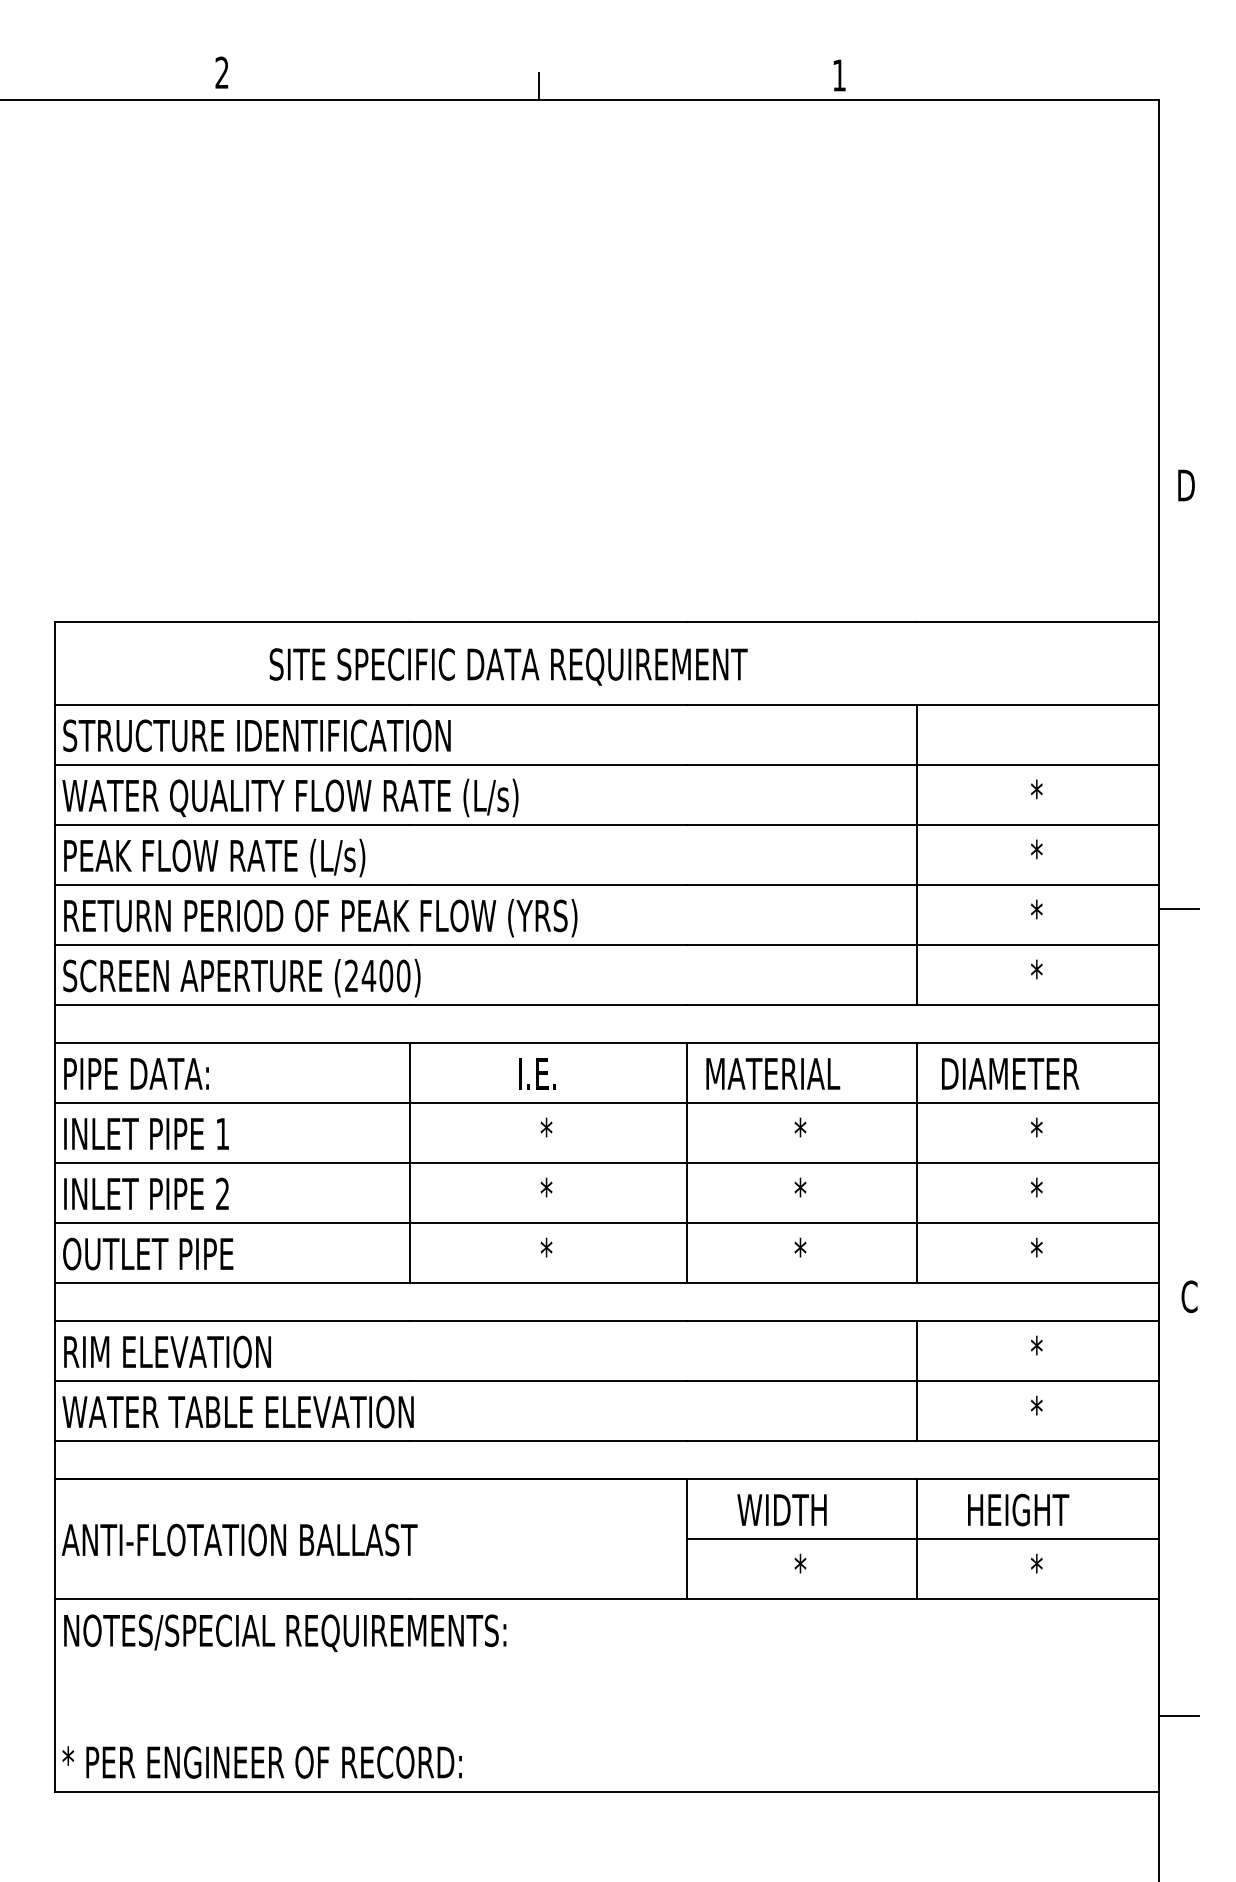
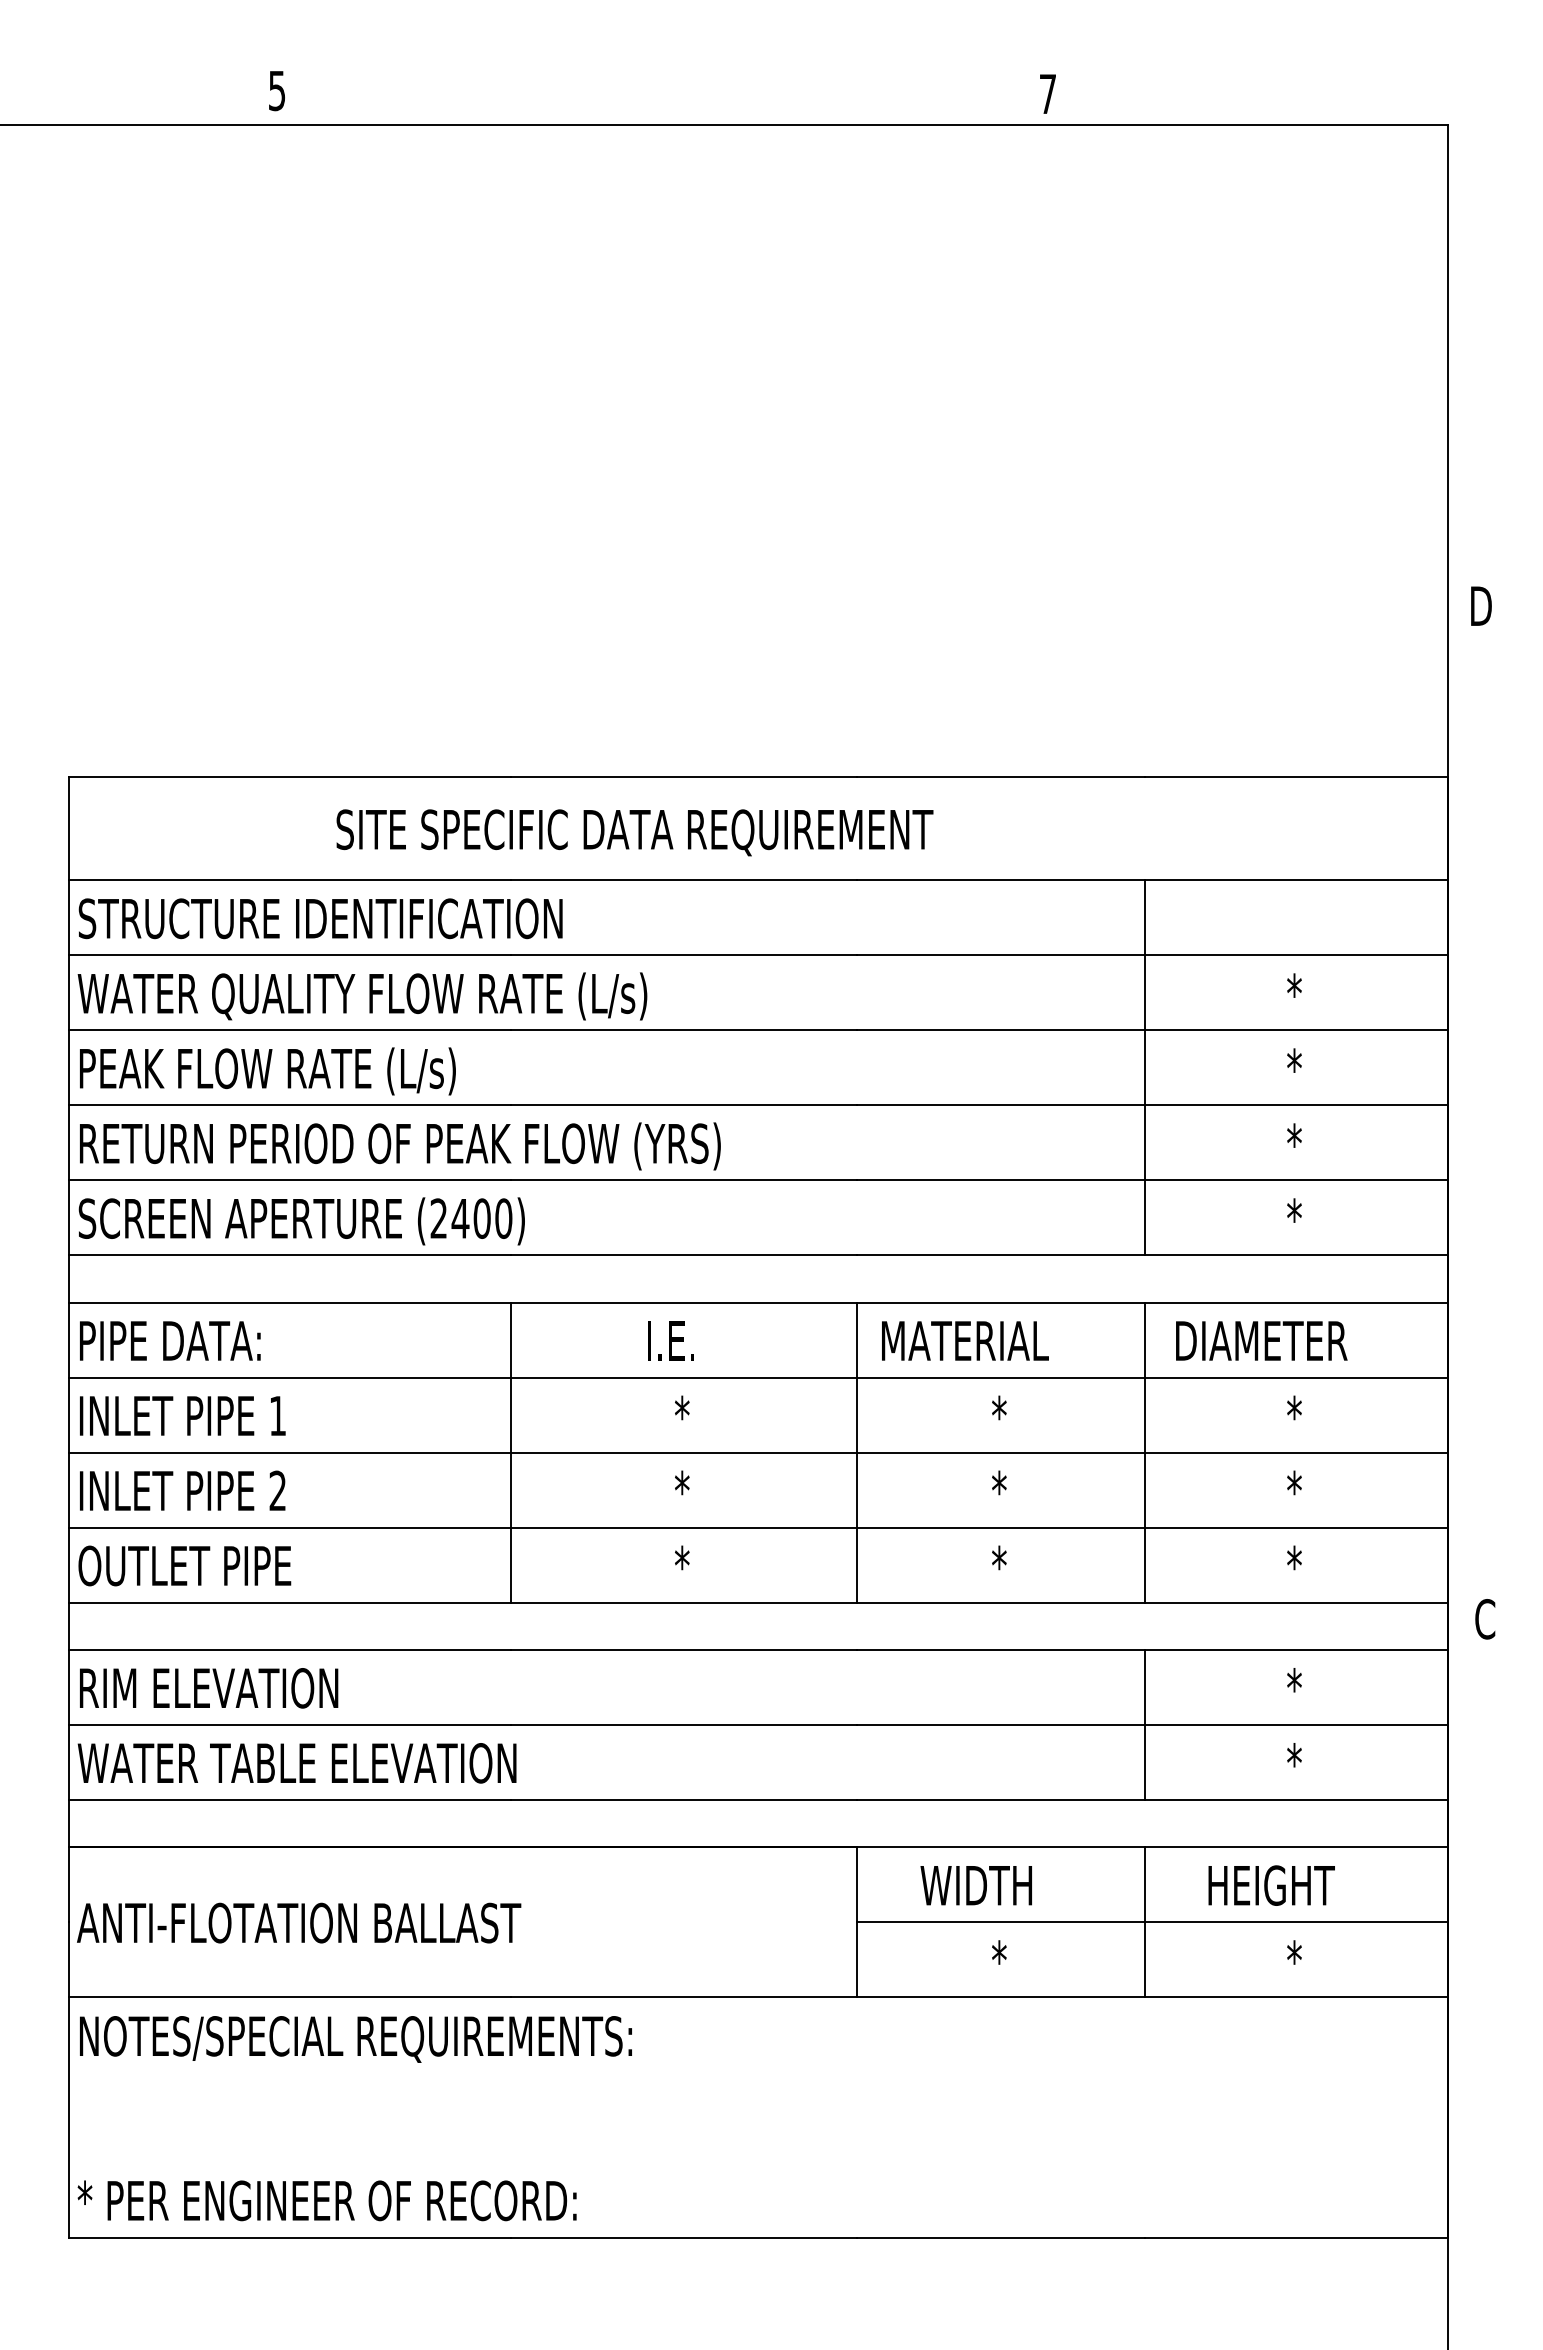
text: (222, 72) -> (277, 90), 2 -> 5
text: (839, 74) -> (1047, 93), 1 -> 7
line: (538, 86) -> (672, 107), removed
line: (1178, 908) -> (1471, 1134), removed
line: (1178, 1715) -> (1471, 2142), removed

